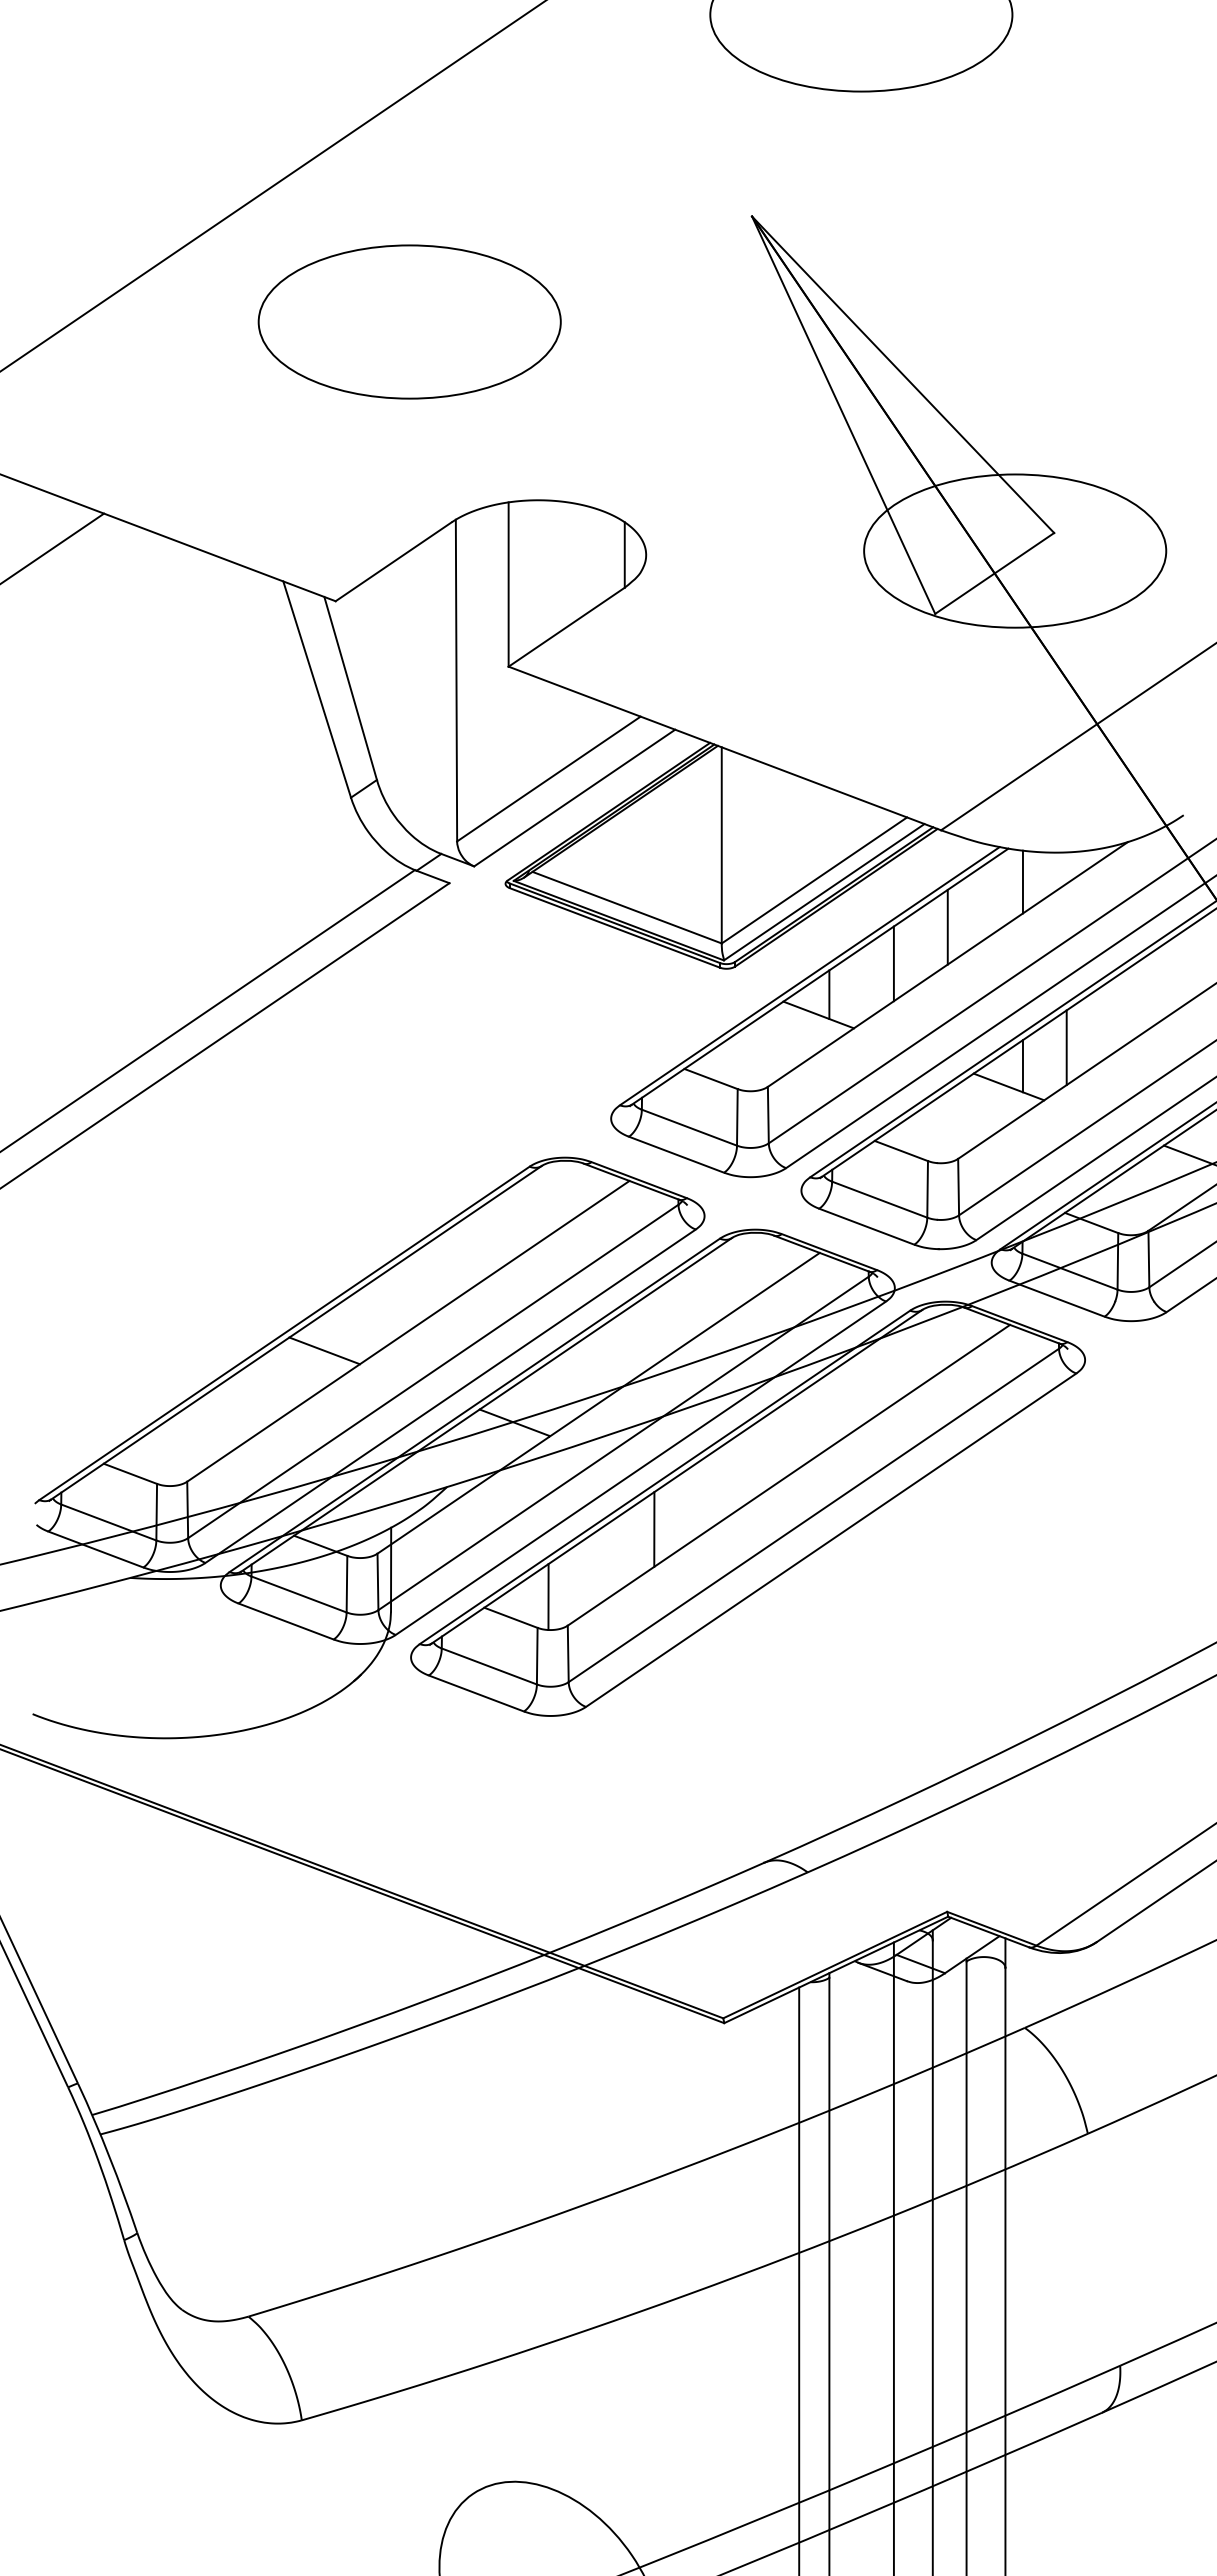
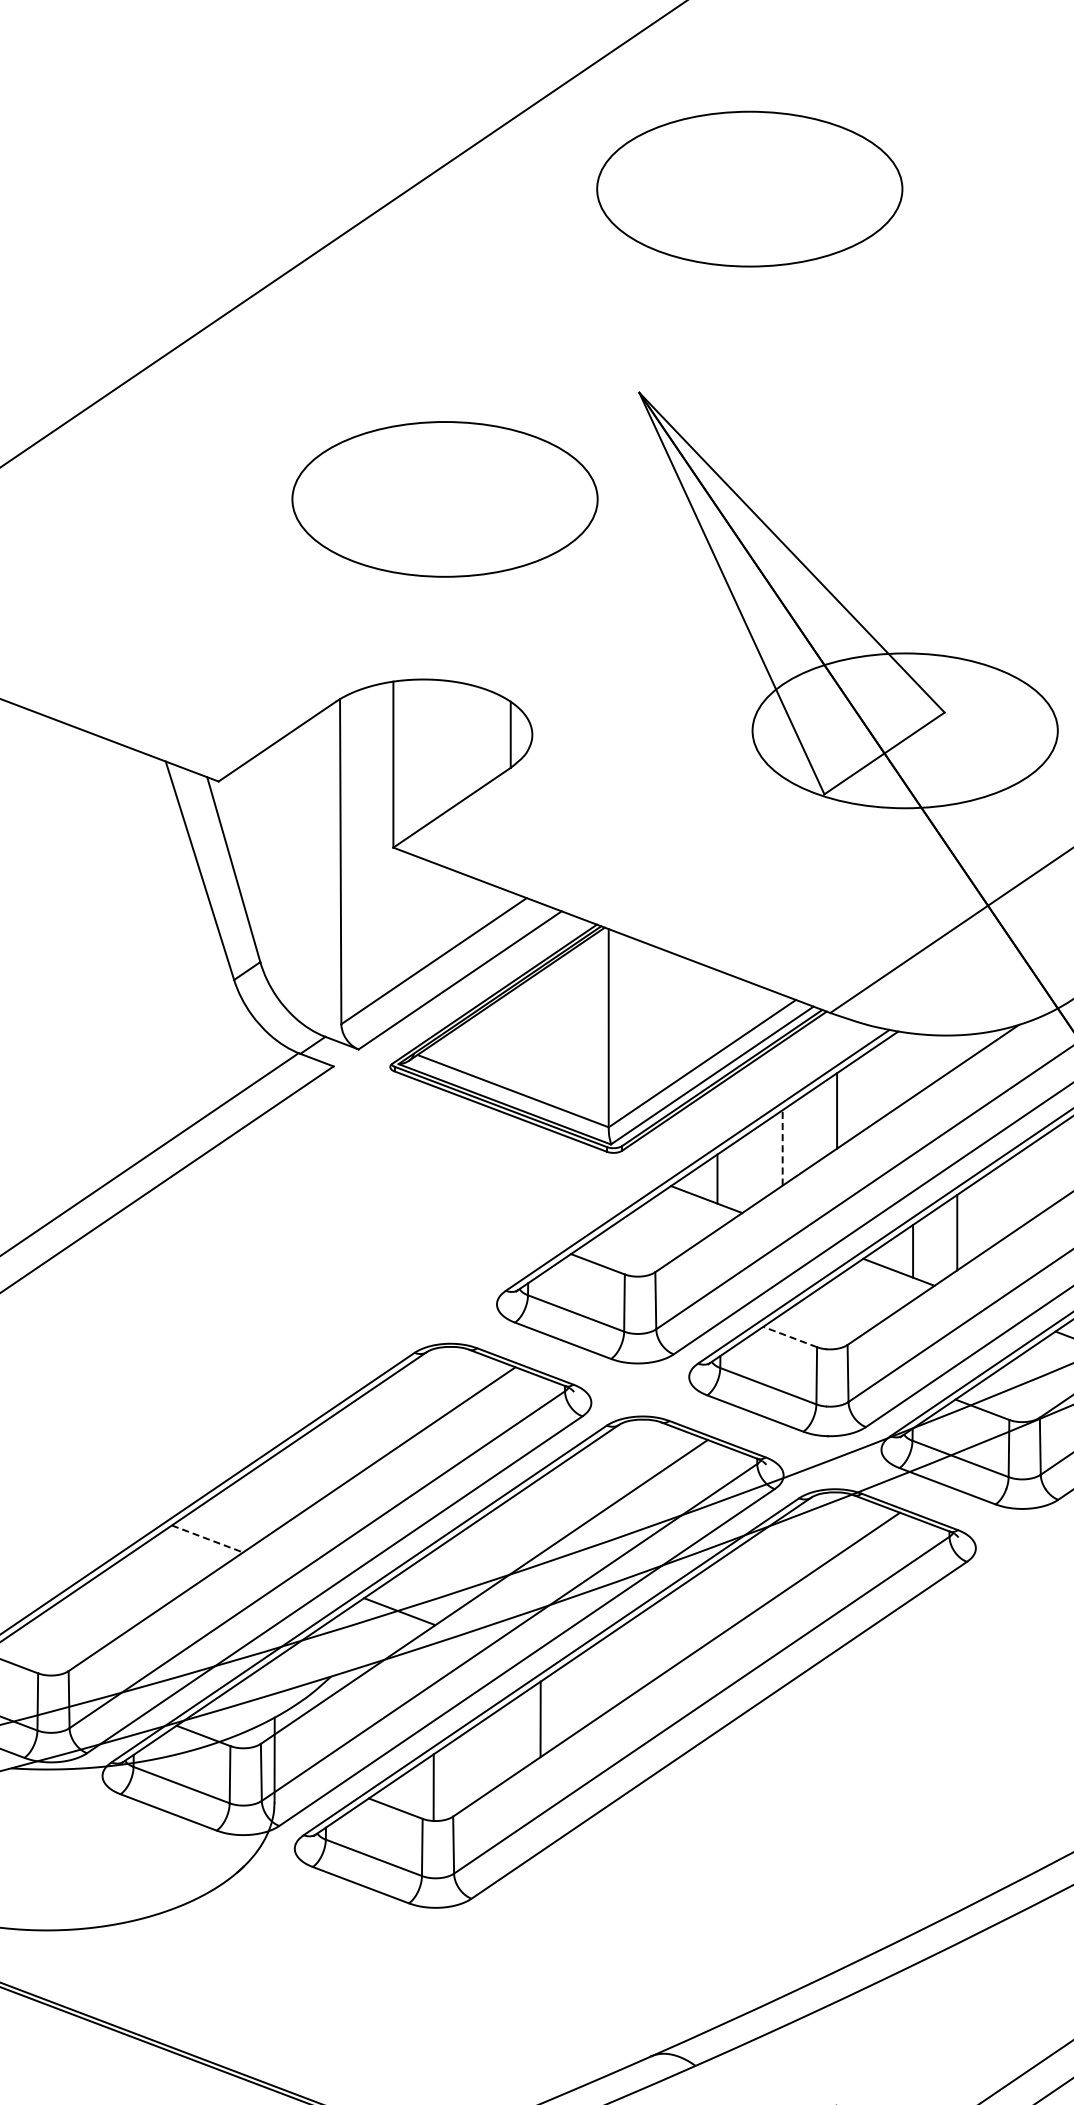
part: (409, 321) -> (444, 498), moved
line: (1022, 881) -> (912, 1064), removed
line: (893, 963) -> (782, 1147), solid -> dashed
line: (900, 1150) -> (789, 1336), solid -> dashed
line: (324, 1350) -> (207, 1538), solid -> dashed

